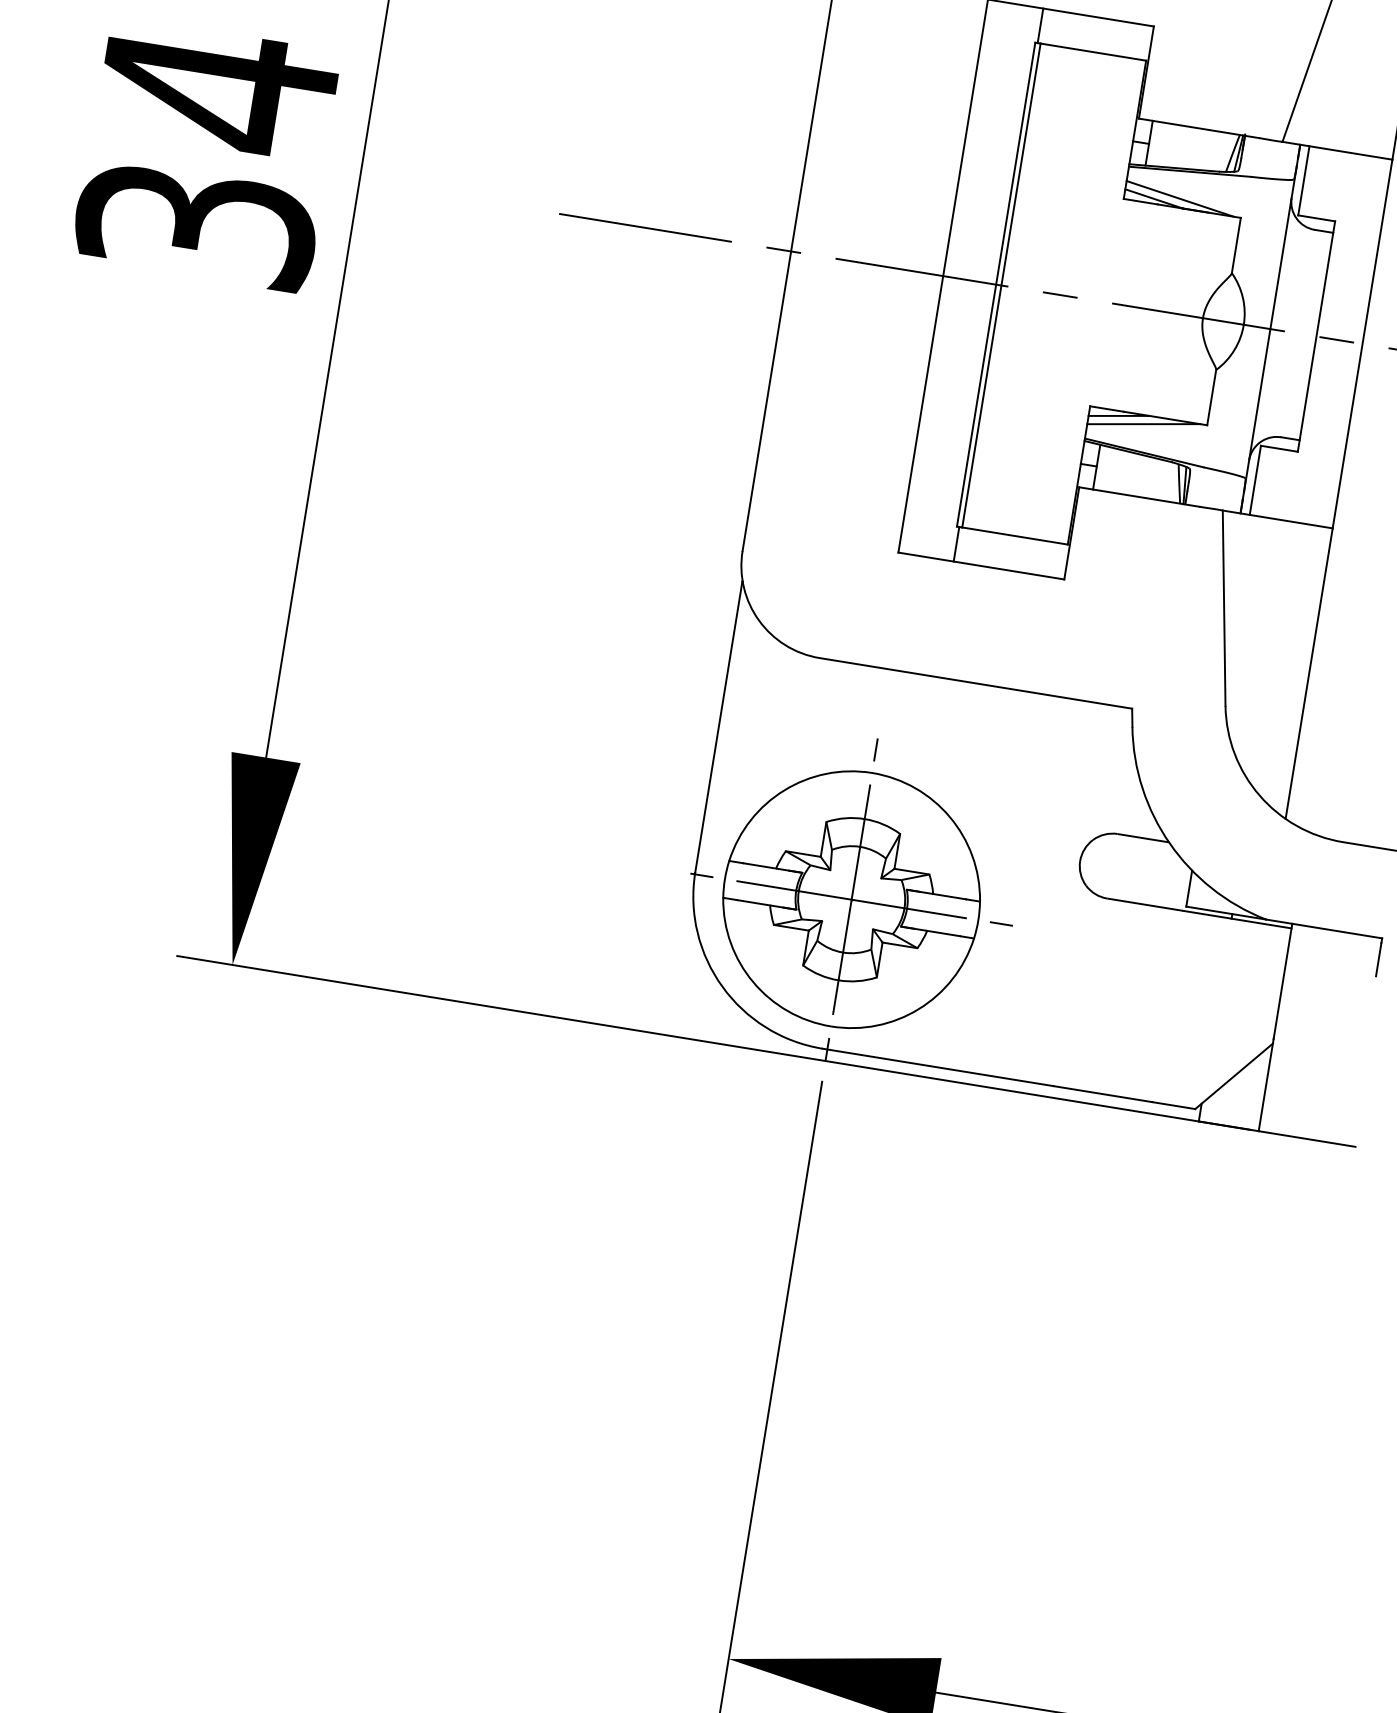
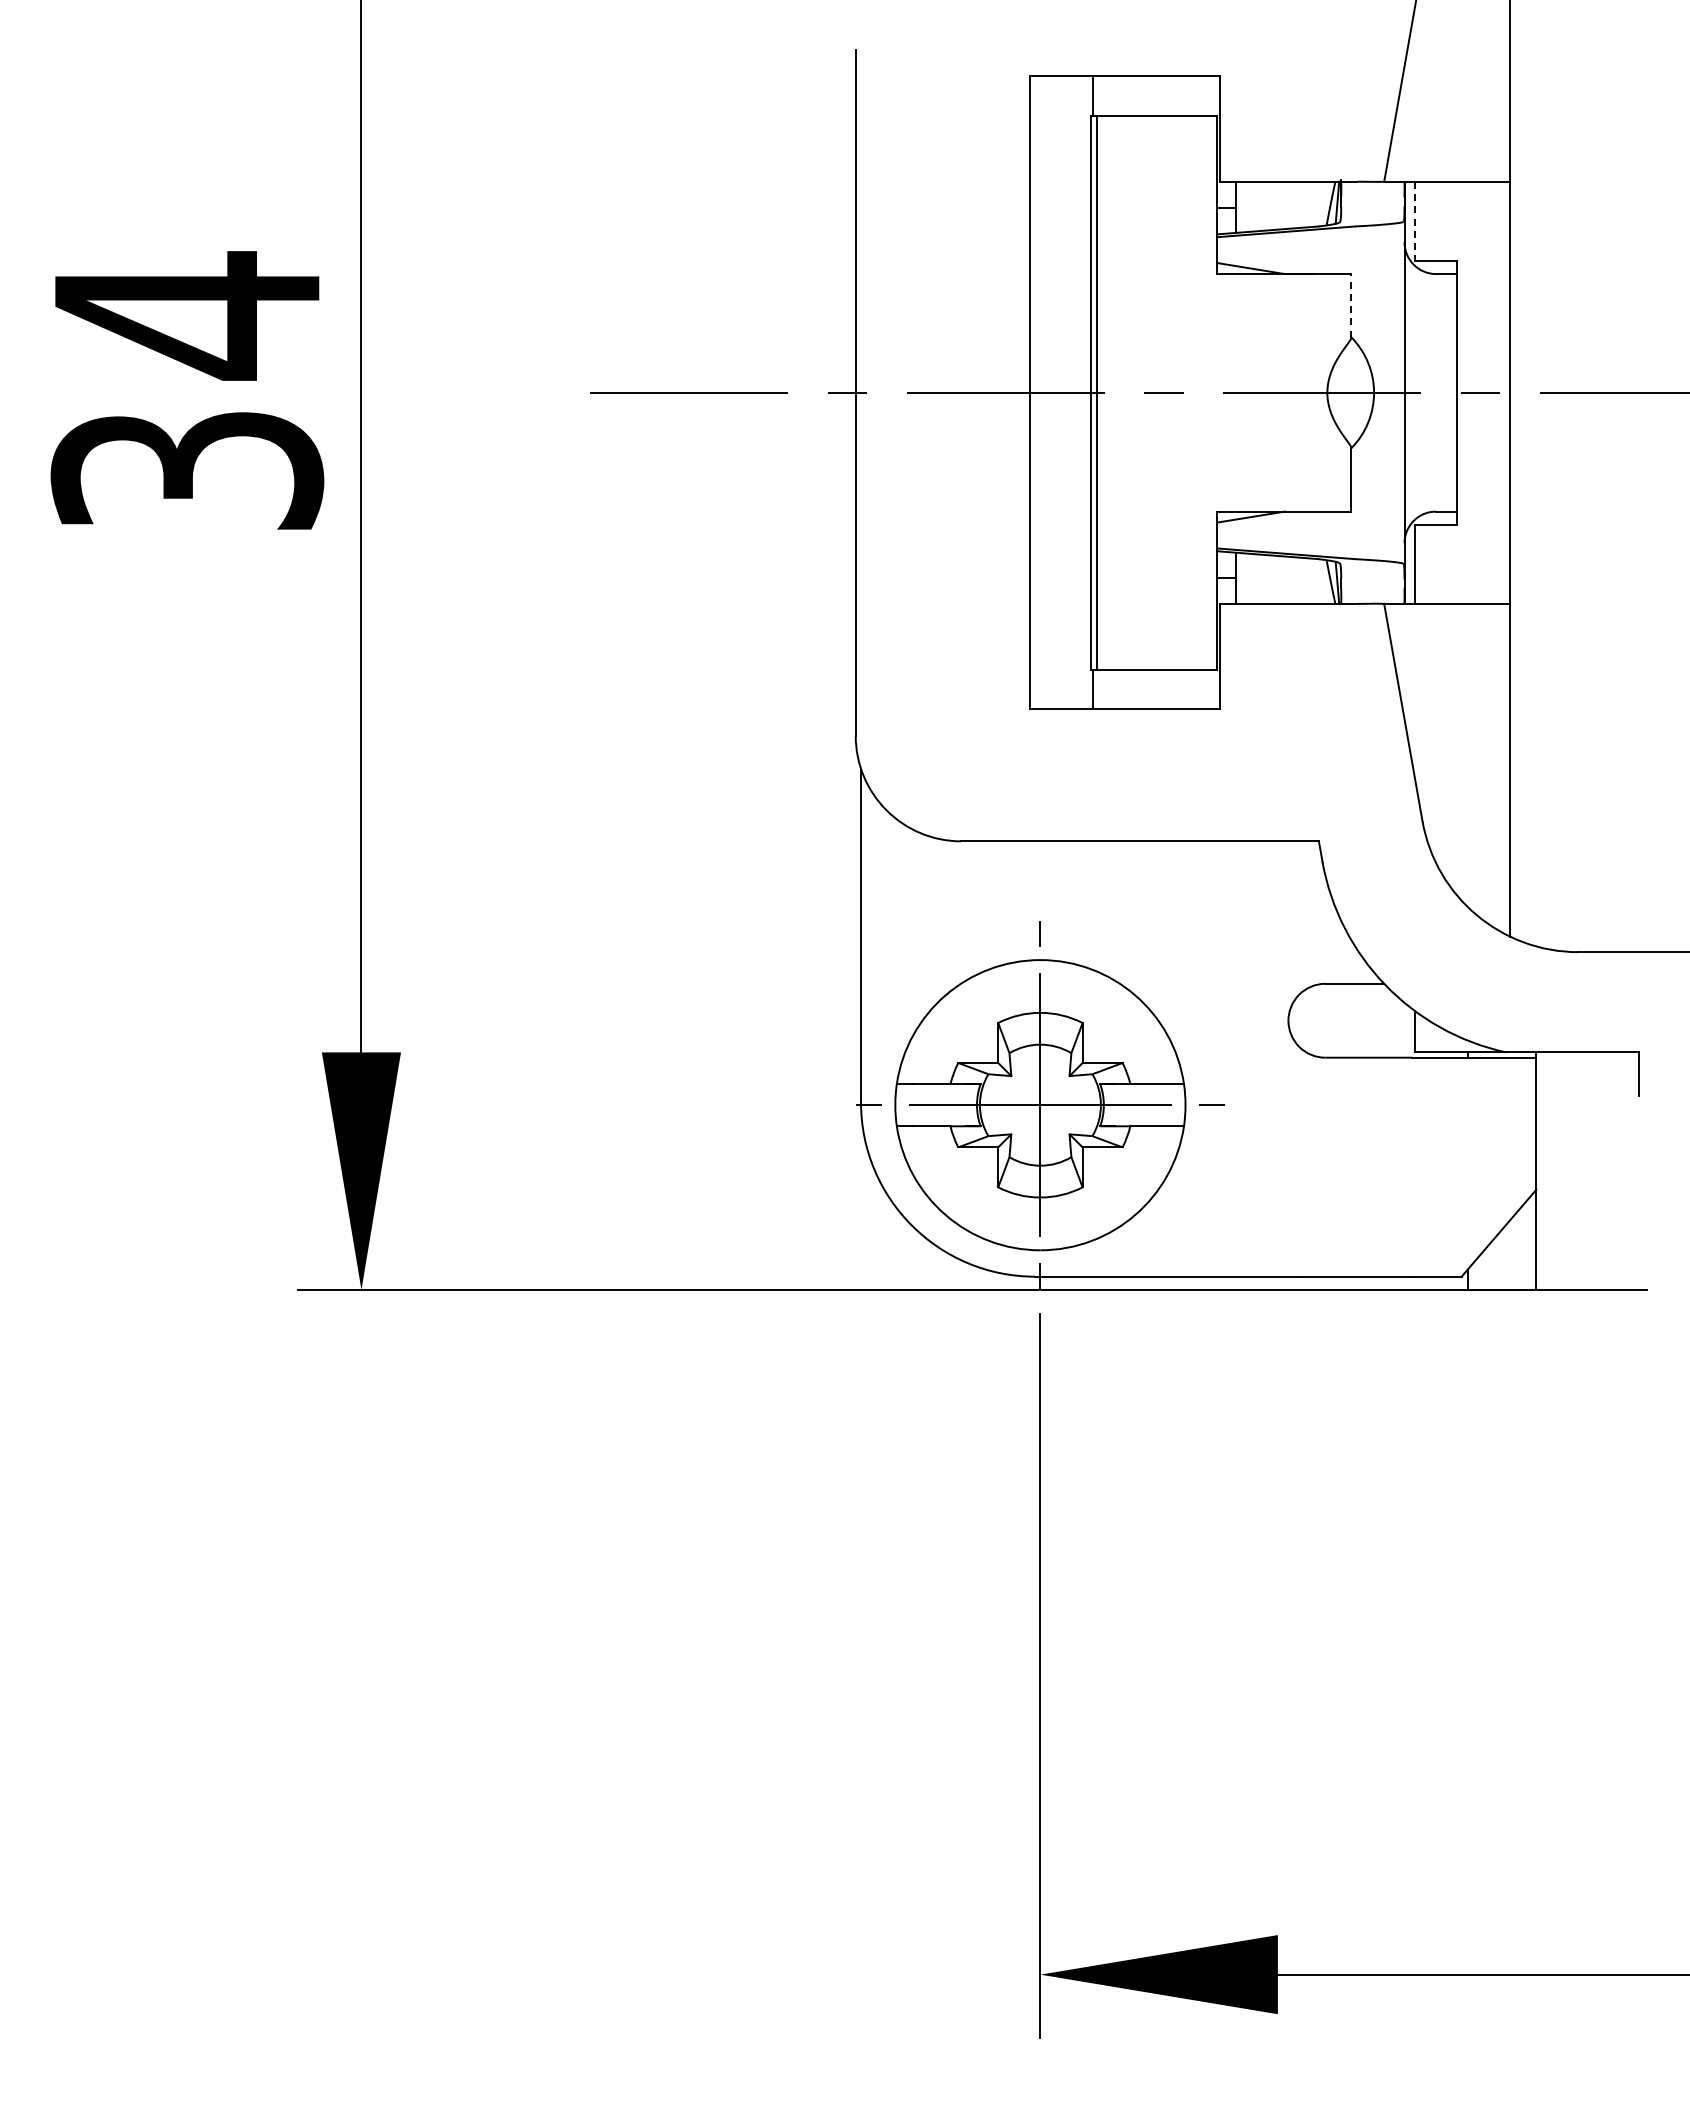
line: (1304, 181) -> (1415, 221), solid -> dashed
line: (1180, 198) -> (1280, 263), removed
line: (1236, 245) -> (1351, 305), solid -> dashed
line: (1143, 423) -> (1280, 521), removed

